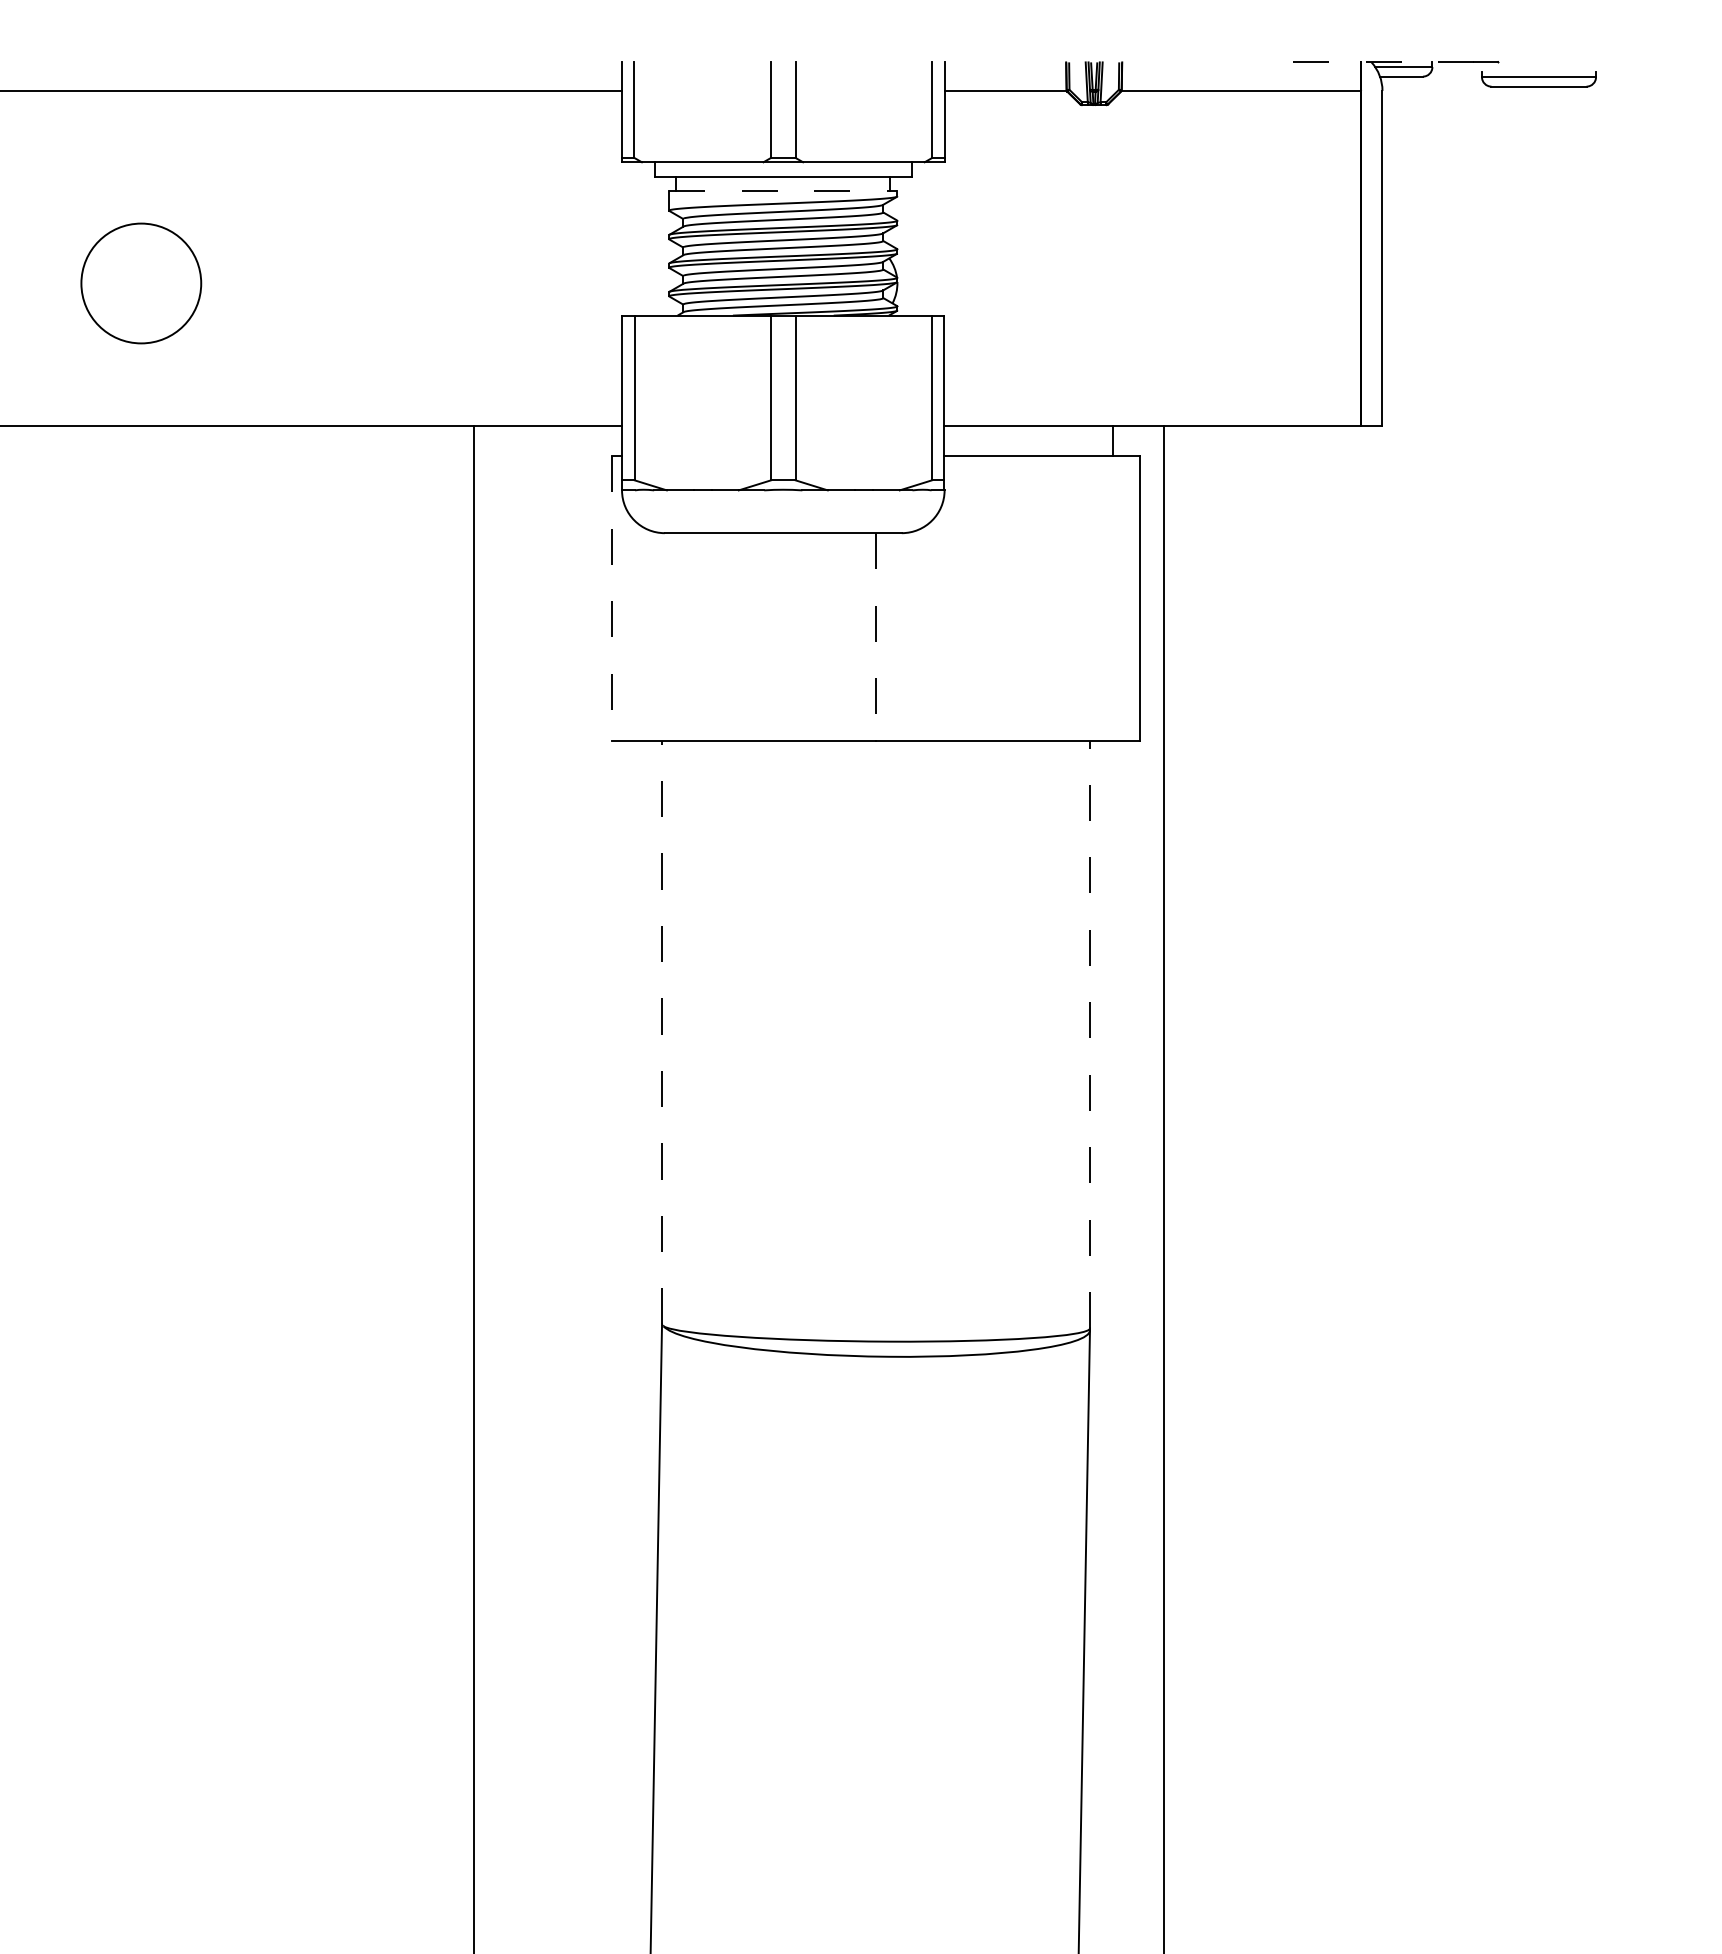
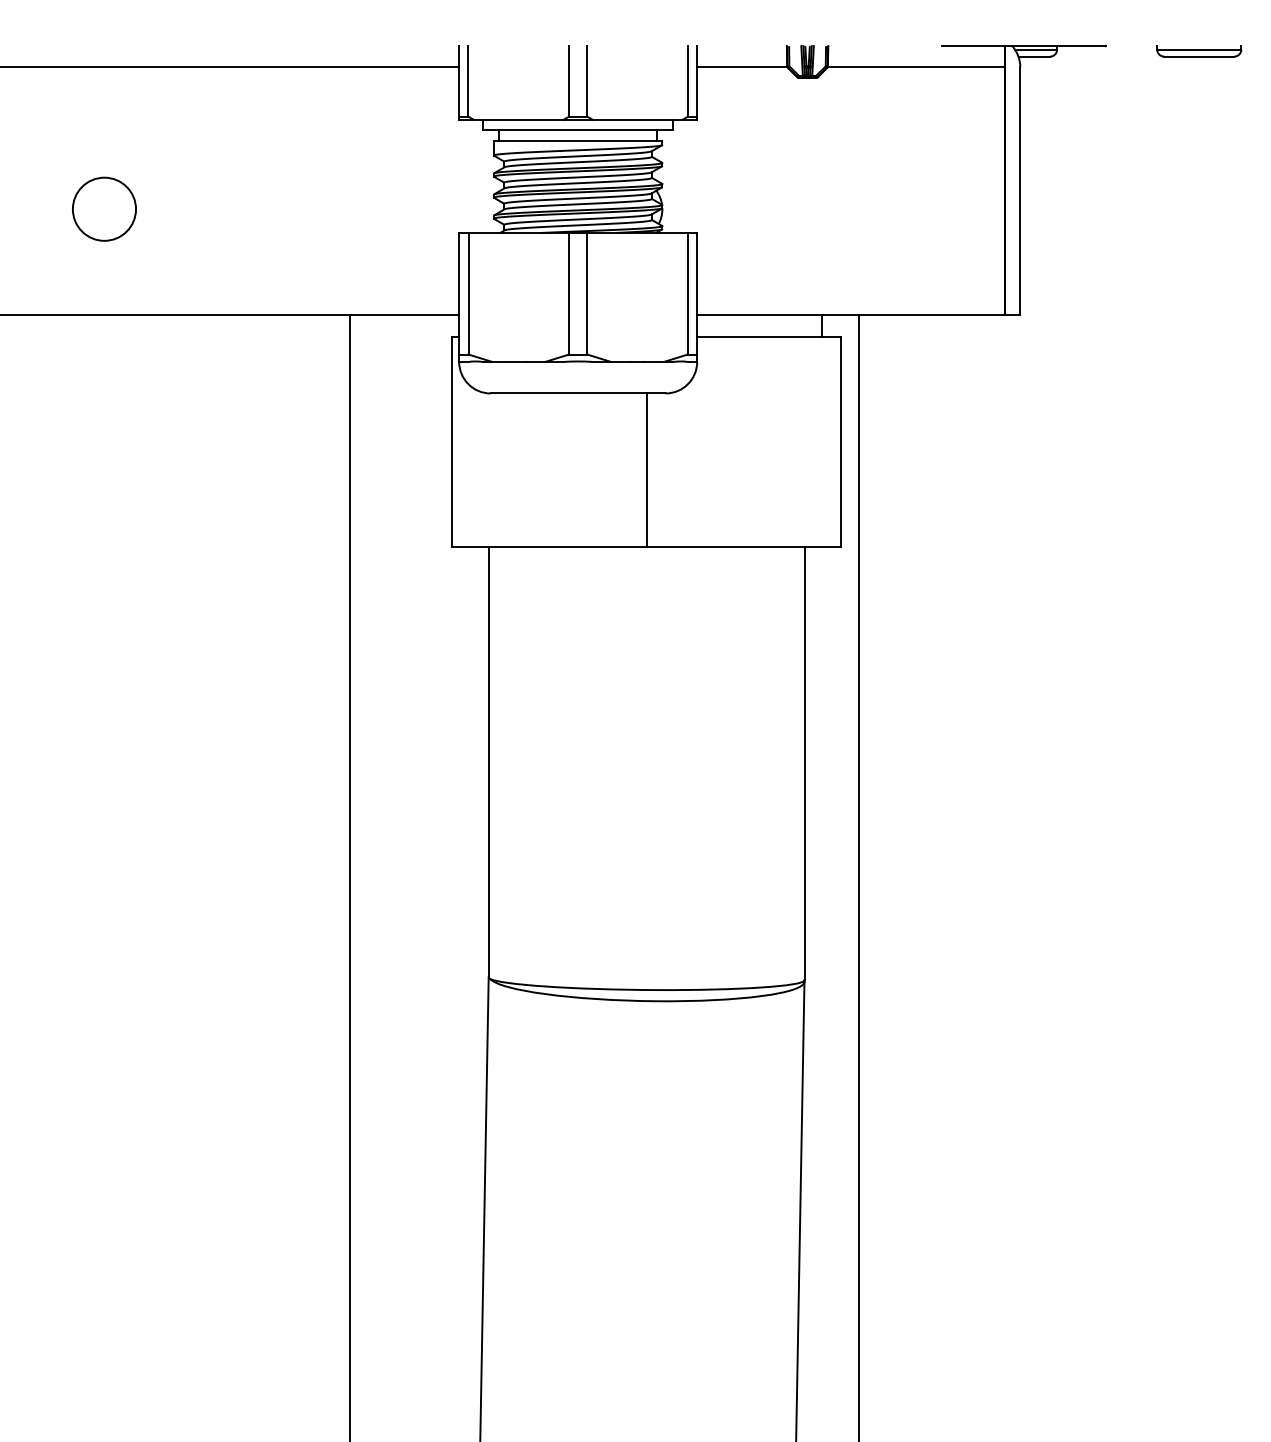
line: (1375, 62) -> (1015, 46), dashed -> solid
part: (1538, 79) -> (1198, 51), moved
line: (783, 190) -> (578, 140), dashed -> solid
circle: (141, 283) -> (104, 209), size x0.71
line: (612, 598) -> (452, 441), dashed -> solid
line: (876, 637) -> (646, 470), dashed -> solid
line: (662, 1032) -> (489, 761), dashed -> solid
line: (1090, 1034) -> (804, 763), dashed -> solid

